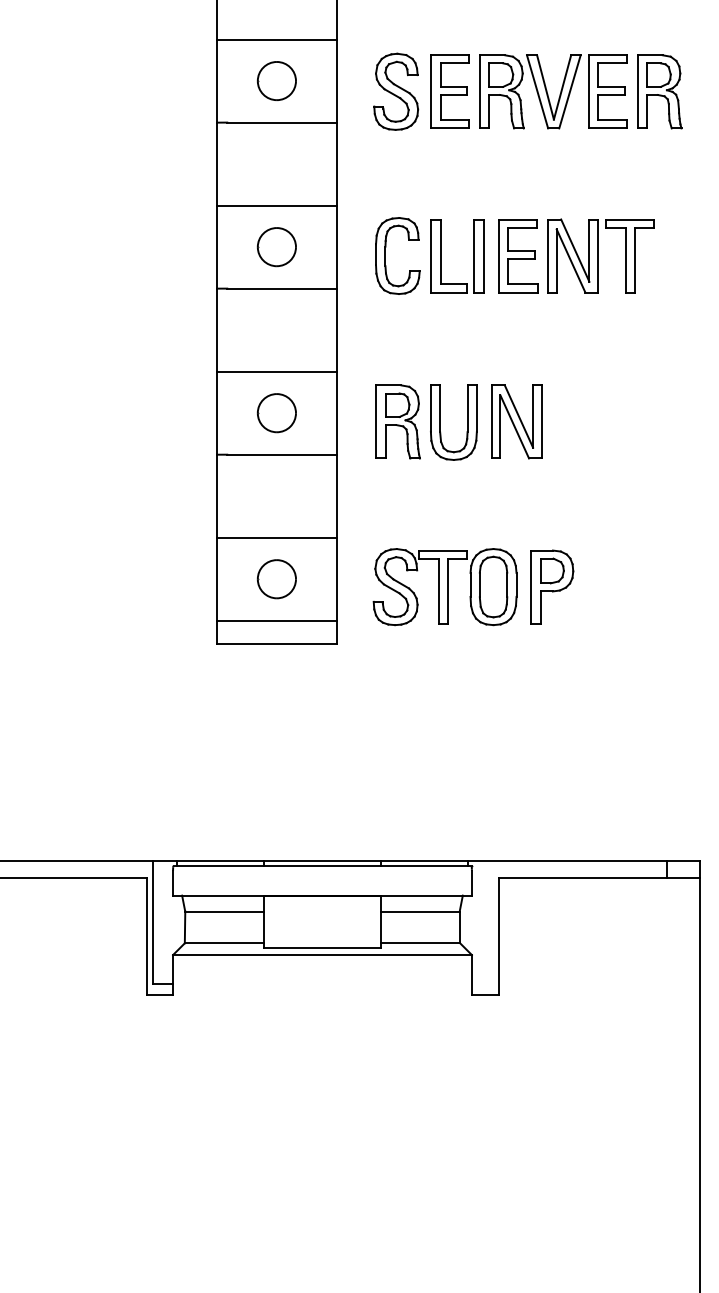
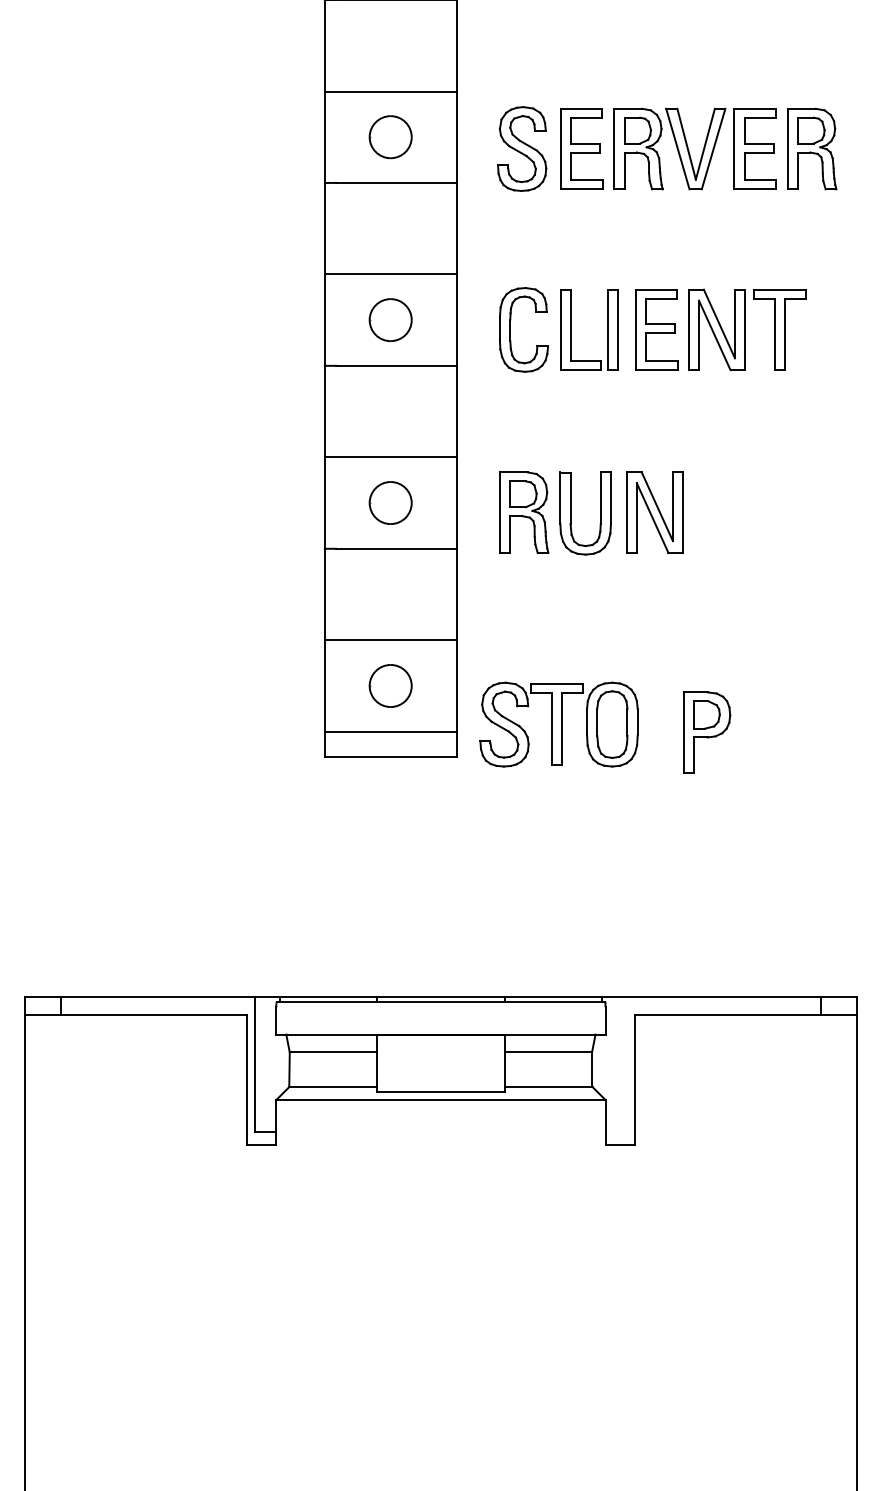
part: (444, 586) -> (558, 724), moved
part: (552, 586) -> (707, 732), moved

